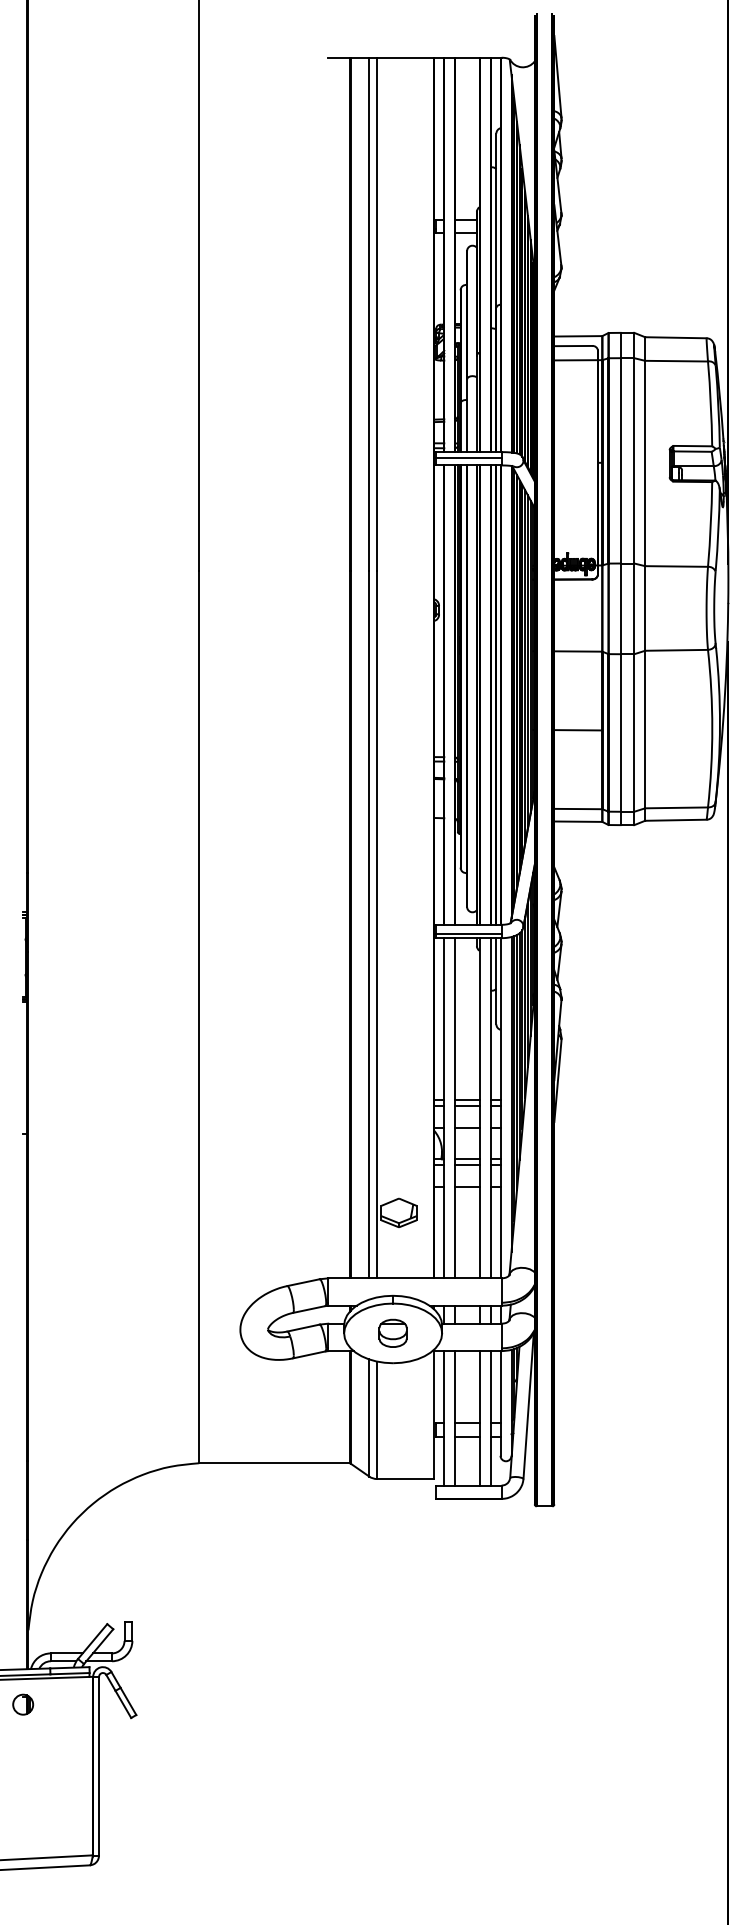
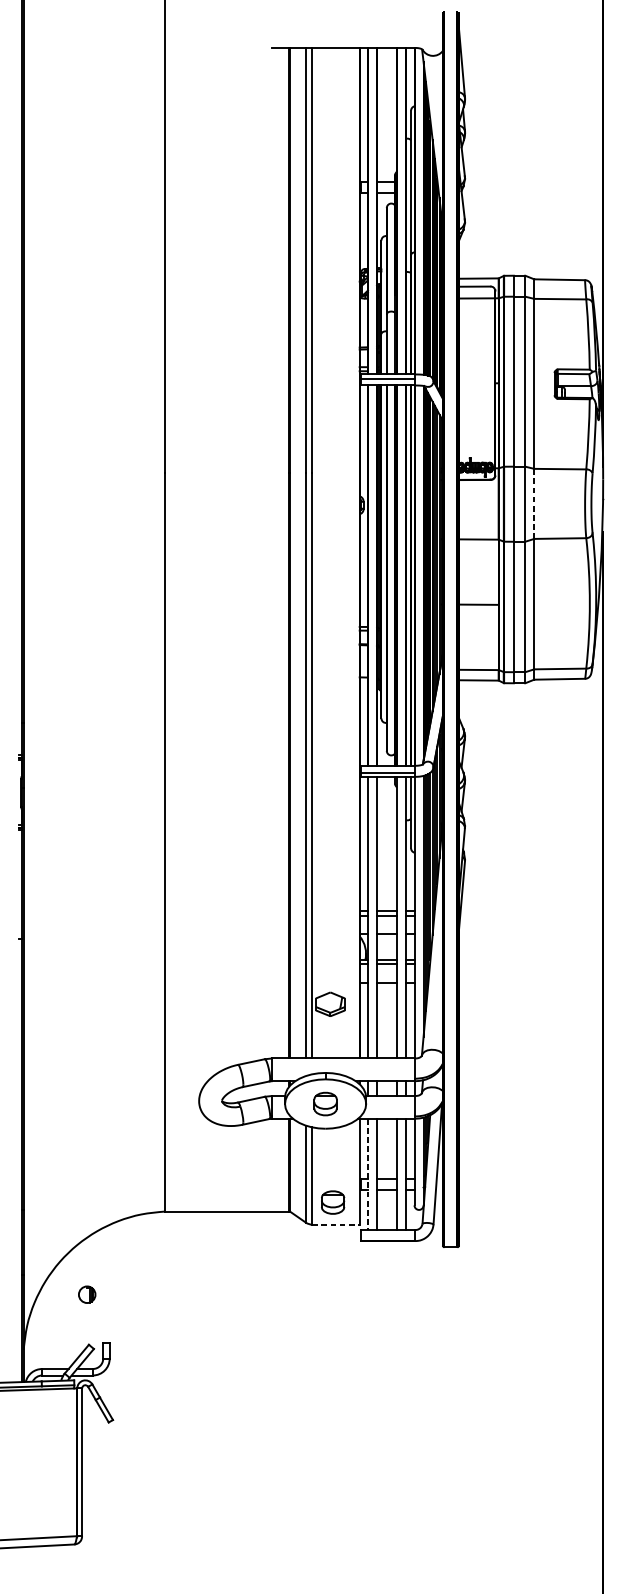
line: (645, 607) -> (534, 503), solid -> dashed
line: (444, 1418) -> (368, 1174), solid -> dashed
part: (401, 1451) -> (332, 1201), added
line: (405, 1479) -> (335, 1225), solid -> dashed
part: (23, 1704) -> (87, 1294), moved

